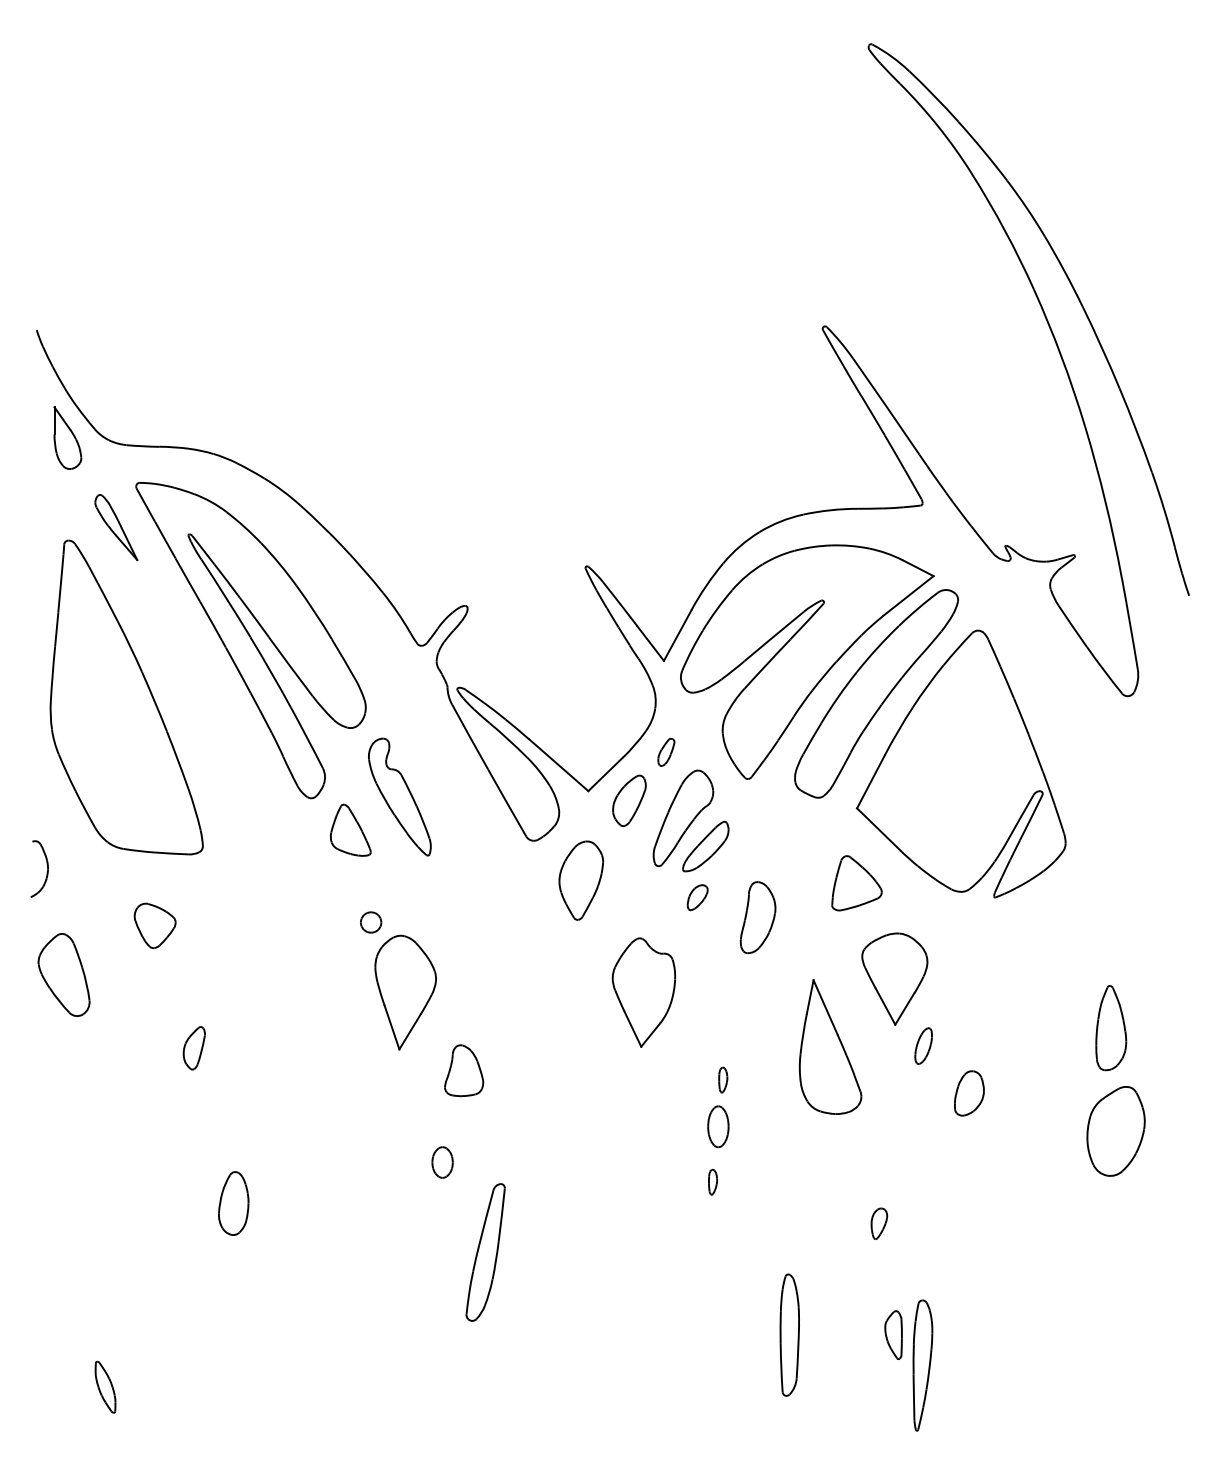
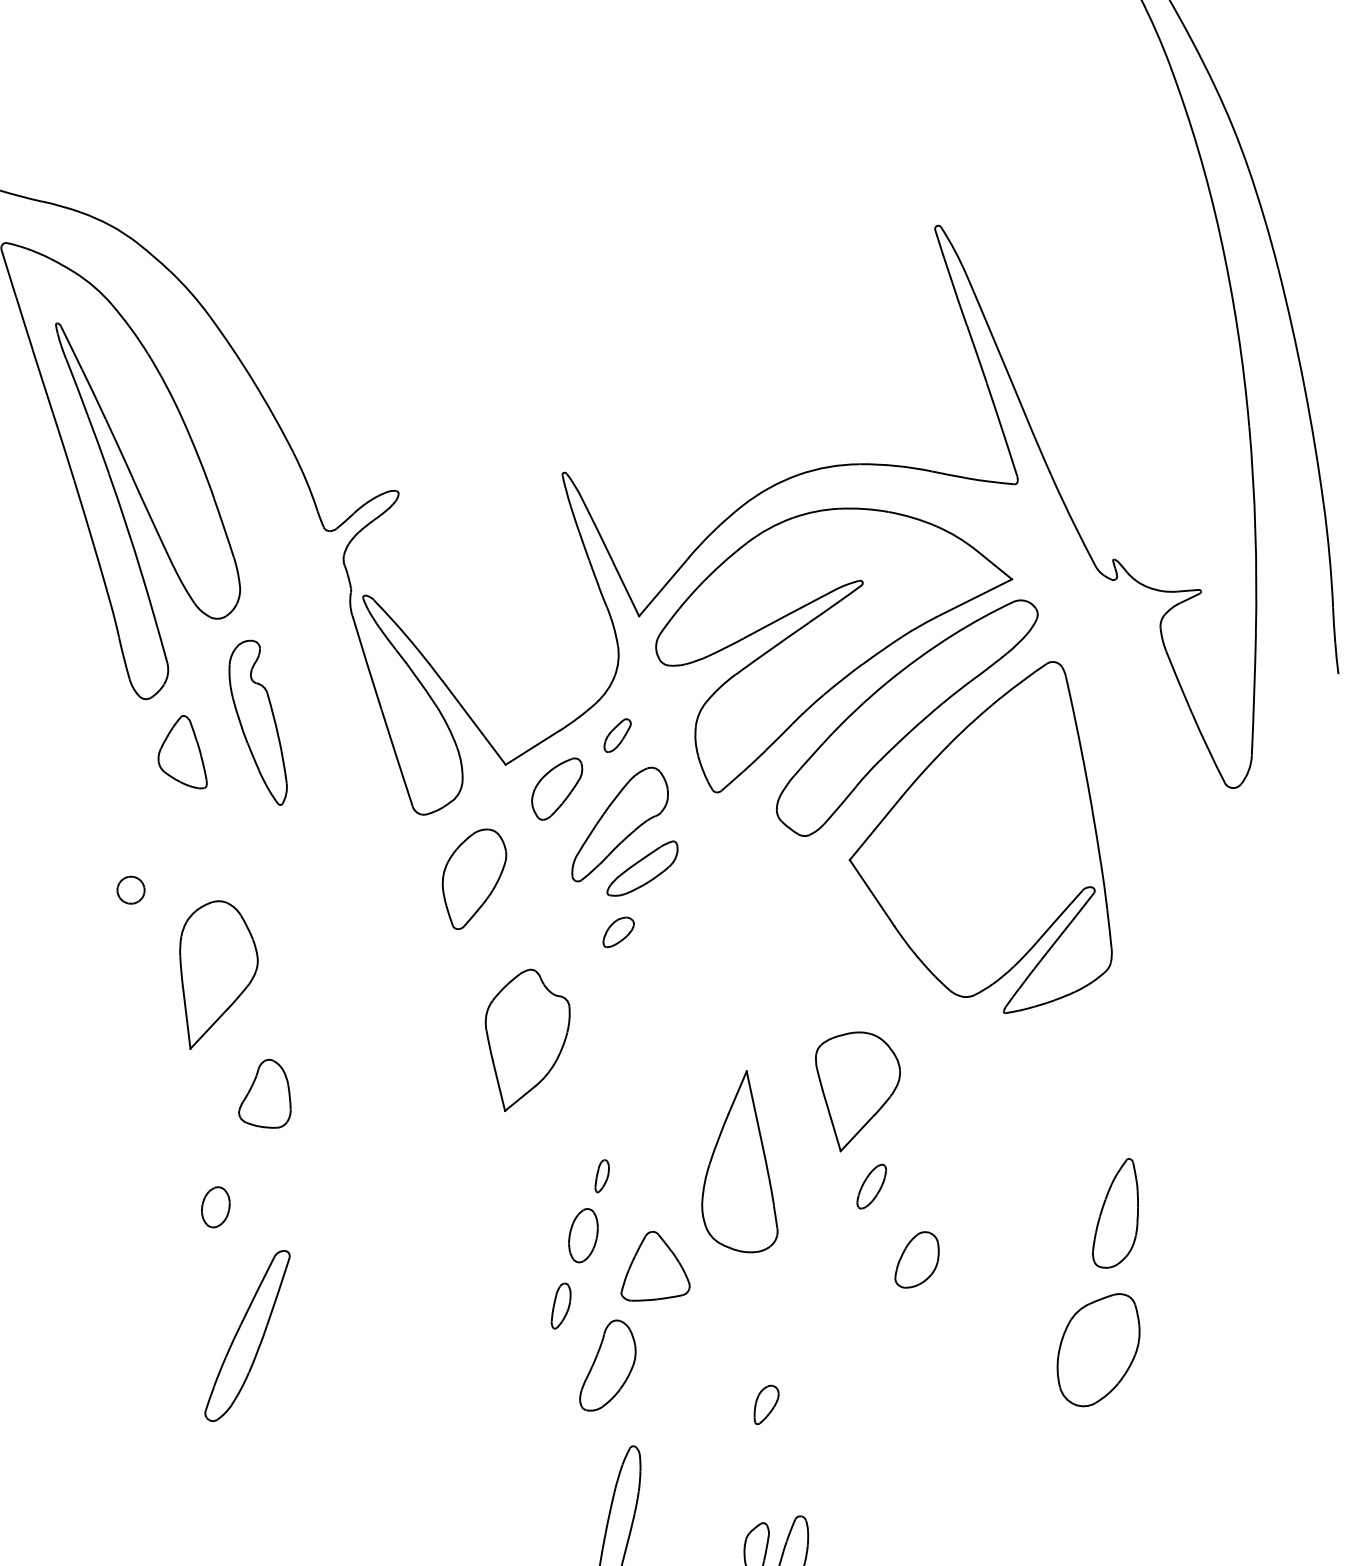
part: (856, 883) -> (659, 1270), moved
part: (757, 917) -> (609, 1366), moved
part: (371, 922) -> (131, 890), moved
part: (712, 1181) -> (560, 1305), size x1.4

